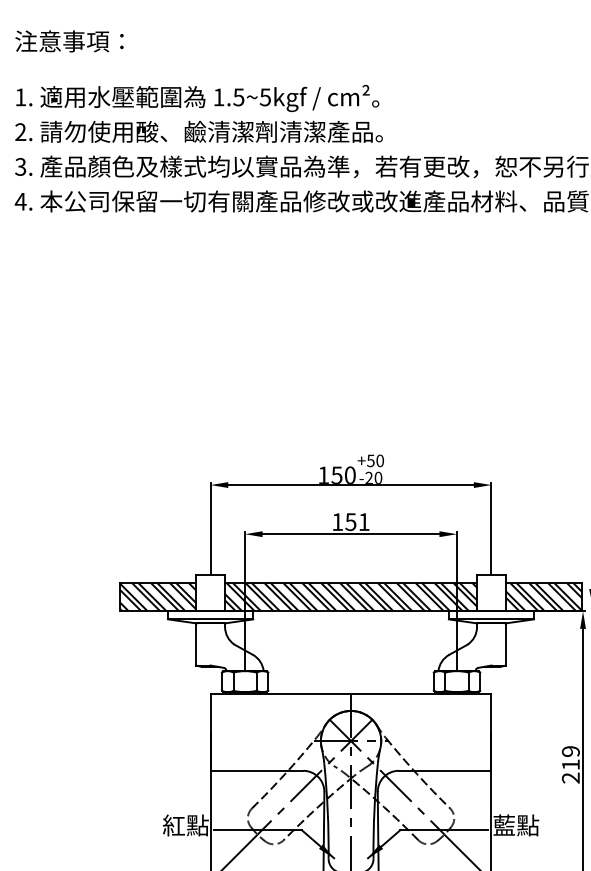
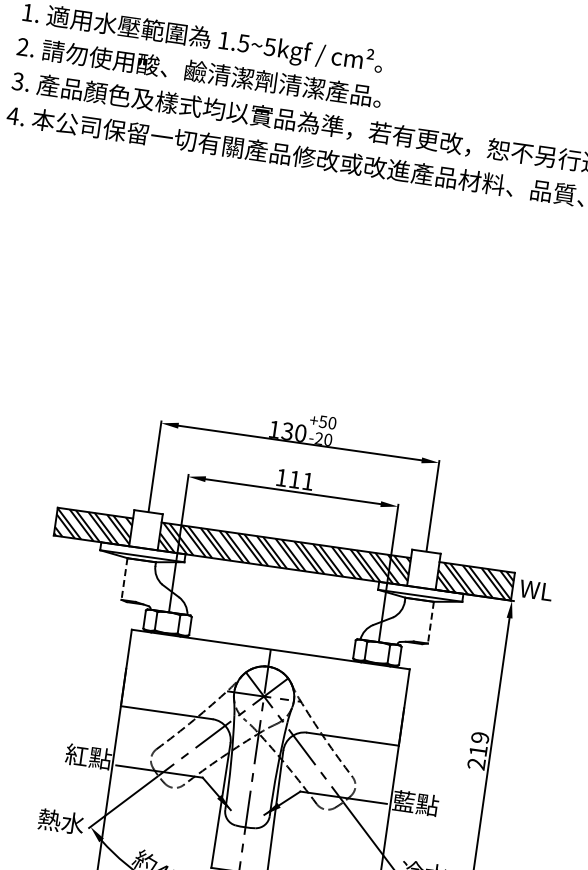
text: (337, 474) -> (288, 430), 150 -> 130
text: (350, 522) -> (294, 480), 151 -> 111
line: (196, 644) -> (124, 579), solid -> dashed
line: (505, 644) -> (430, 622), solid -> dashed

